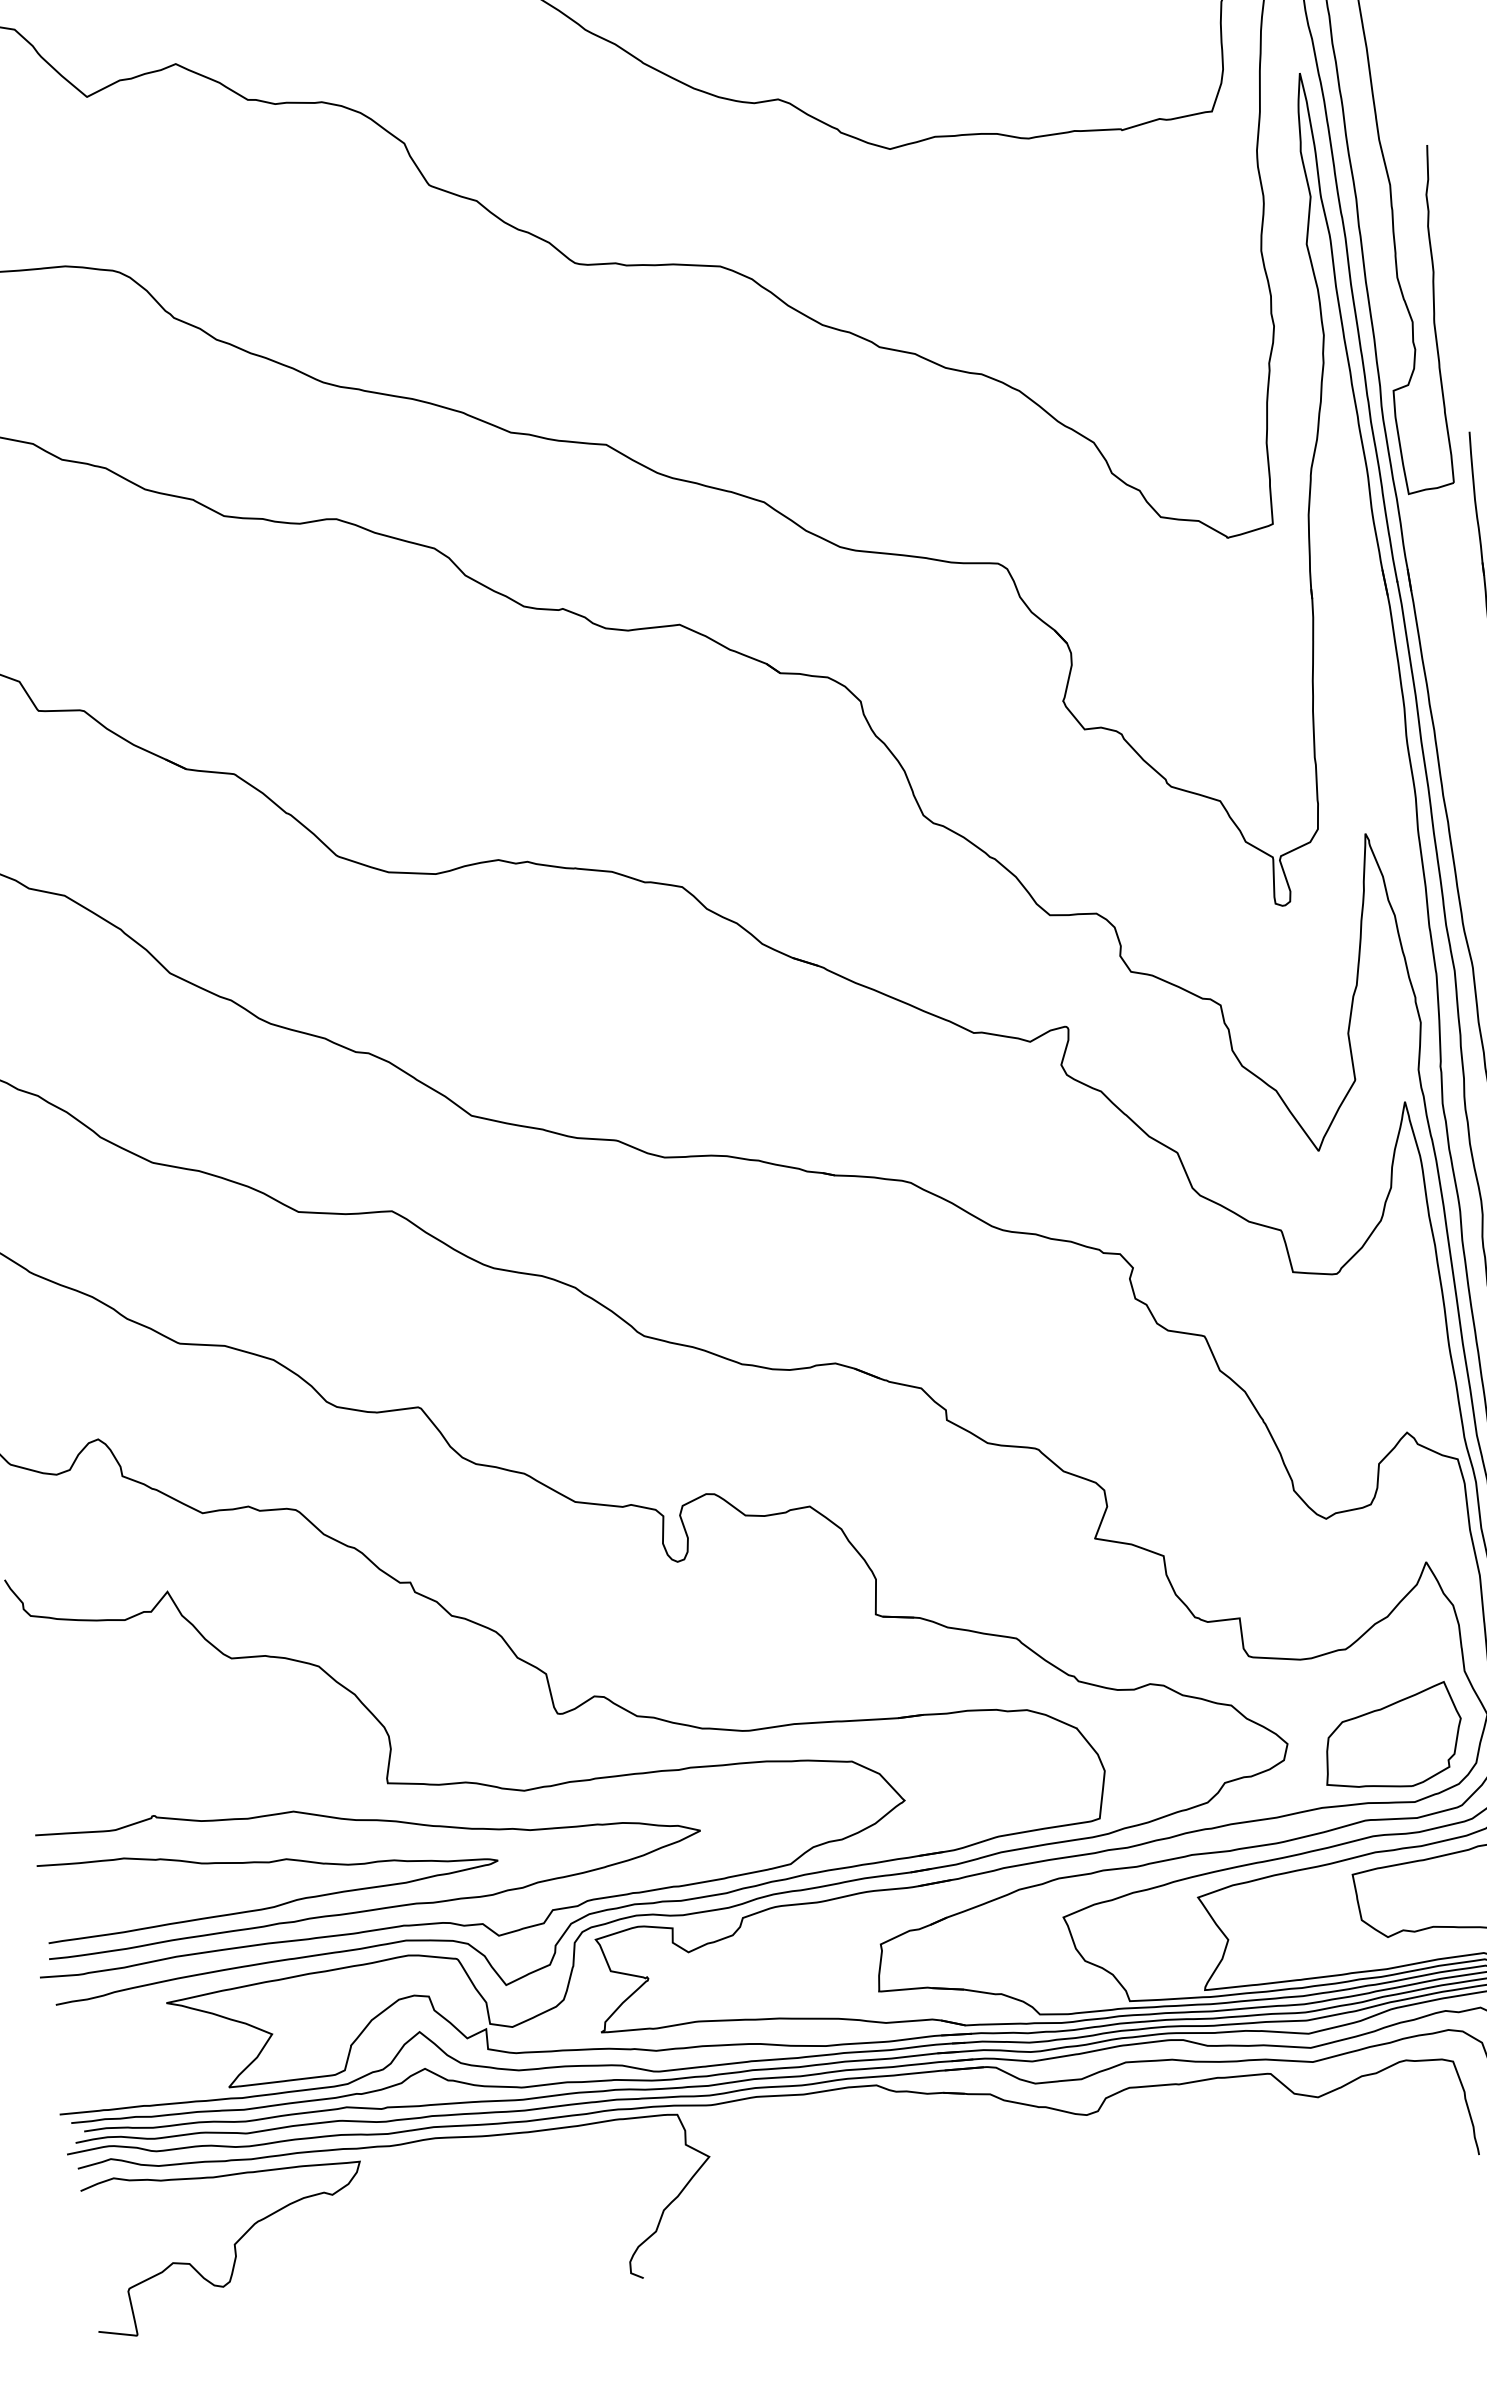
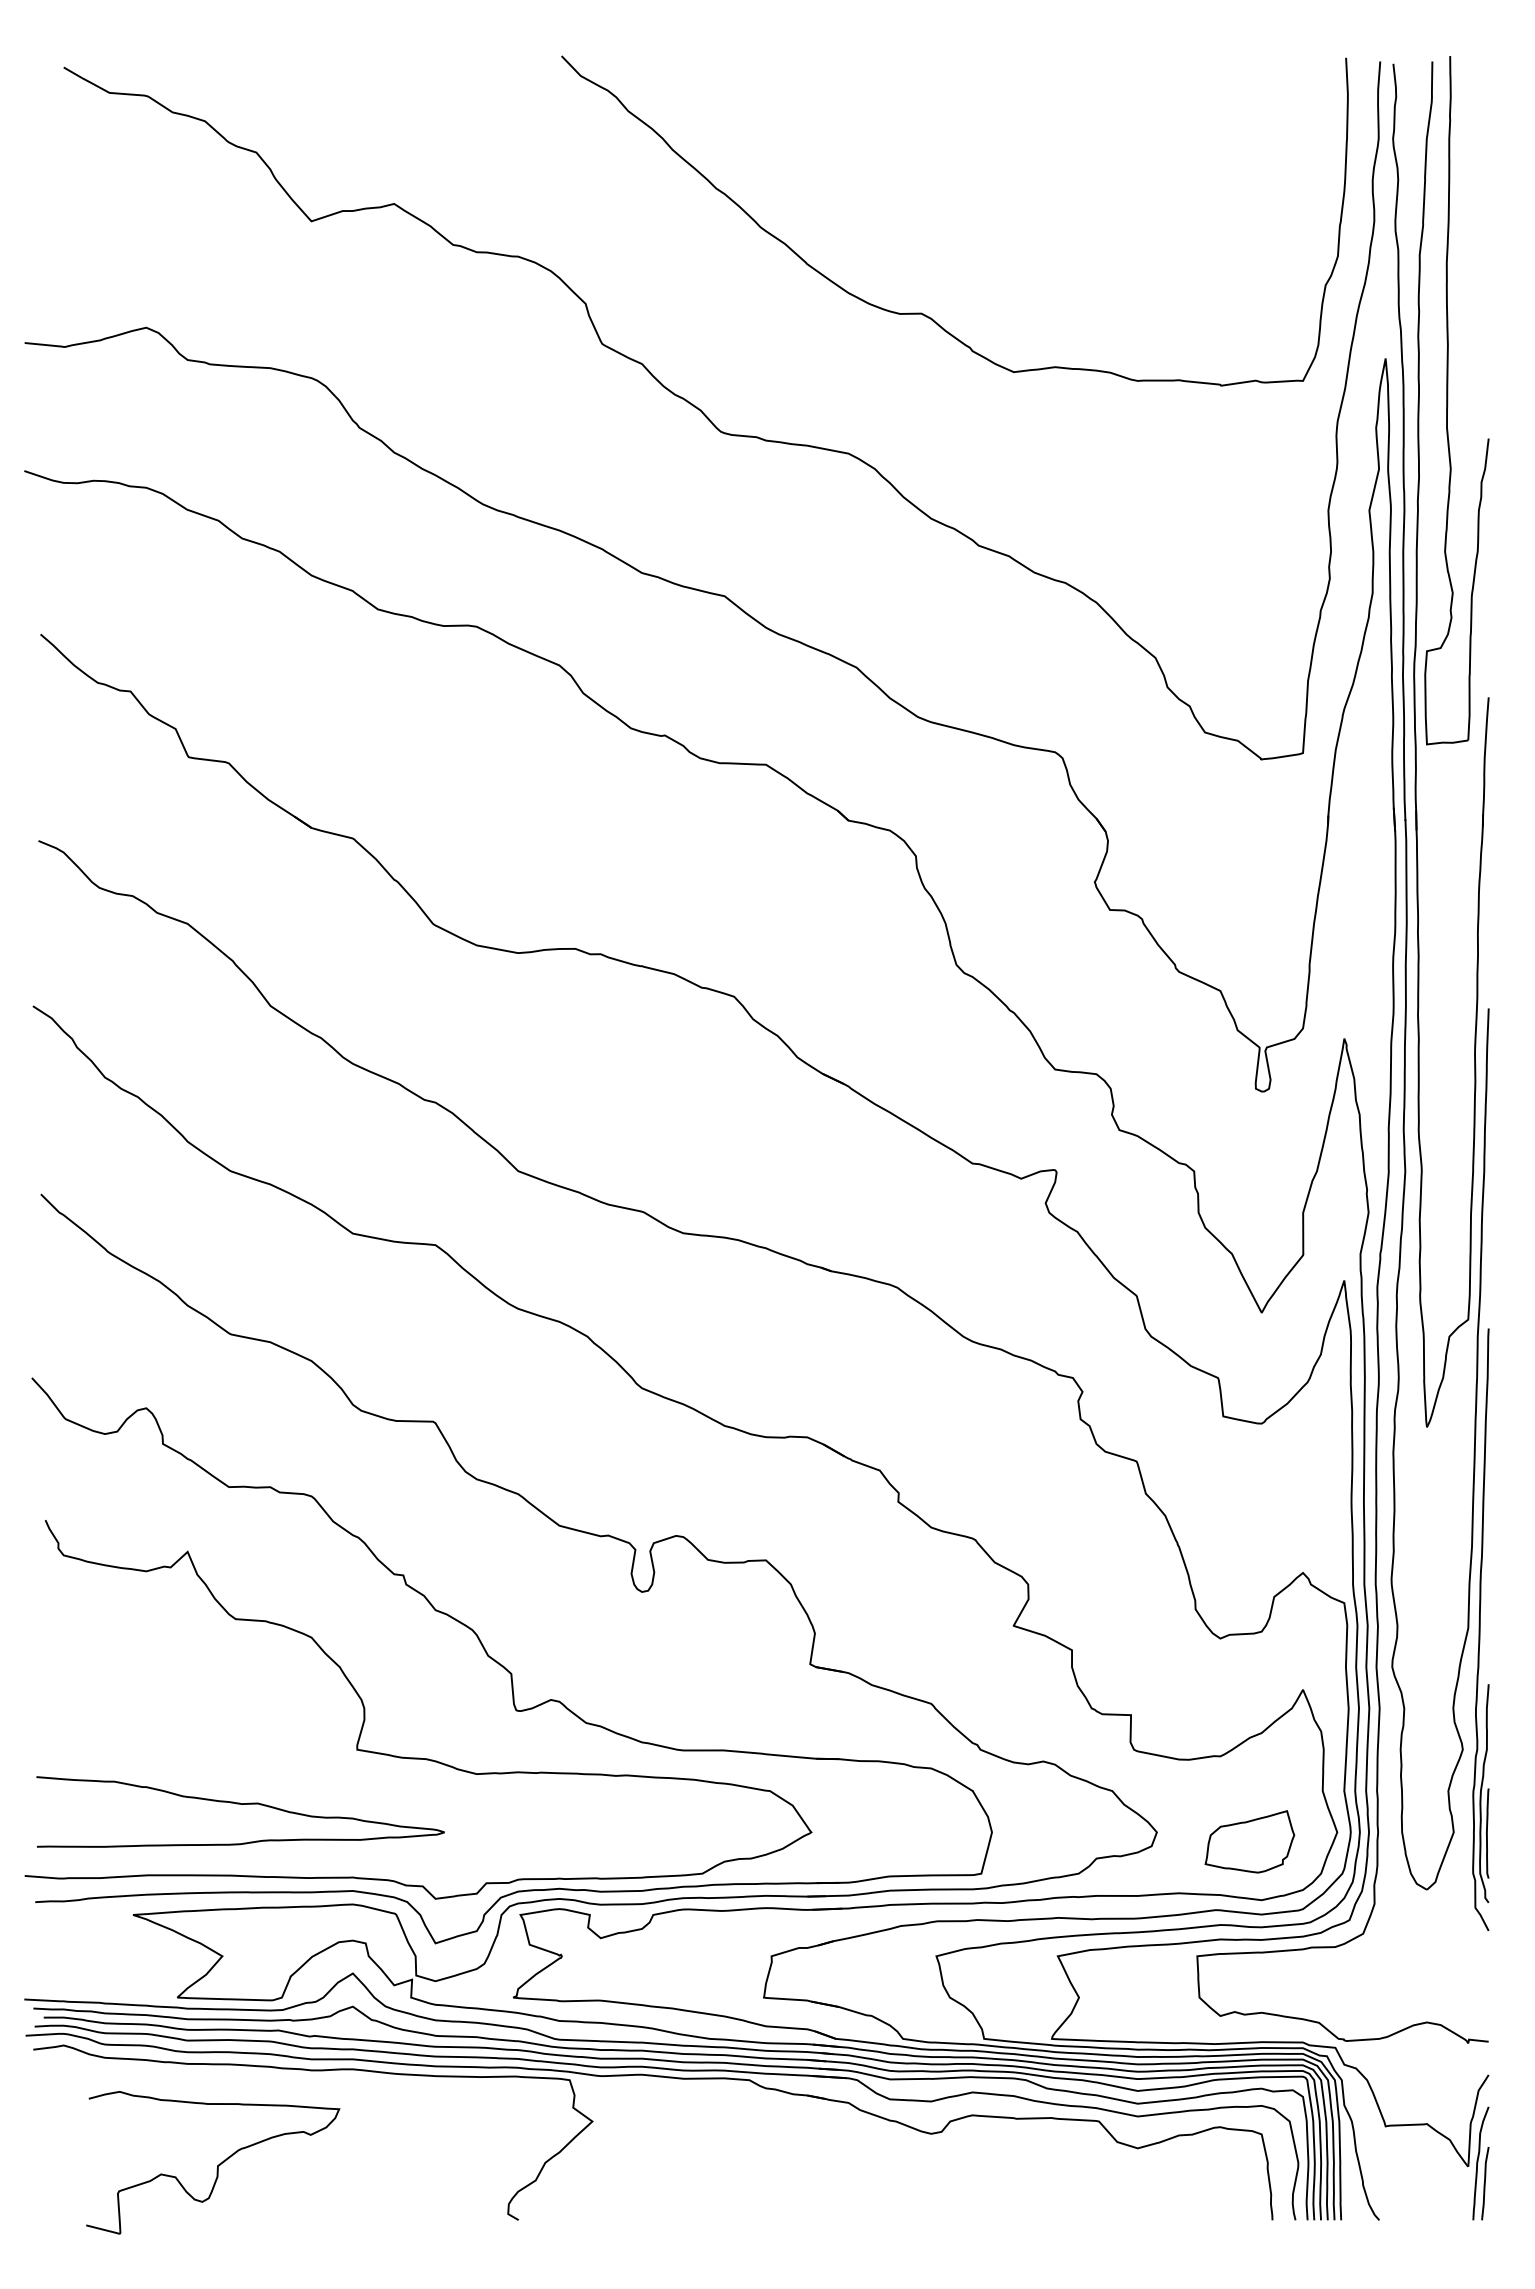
part: (1391, 1738) -> (1249, 1841), size x0.7
curve: (364, 1821) -> (331, 1780), removed
curve: (234, 2243) -> (217, 2165), moved

